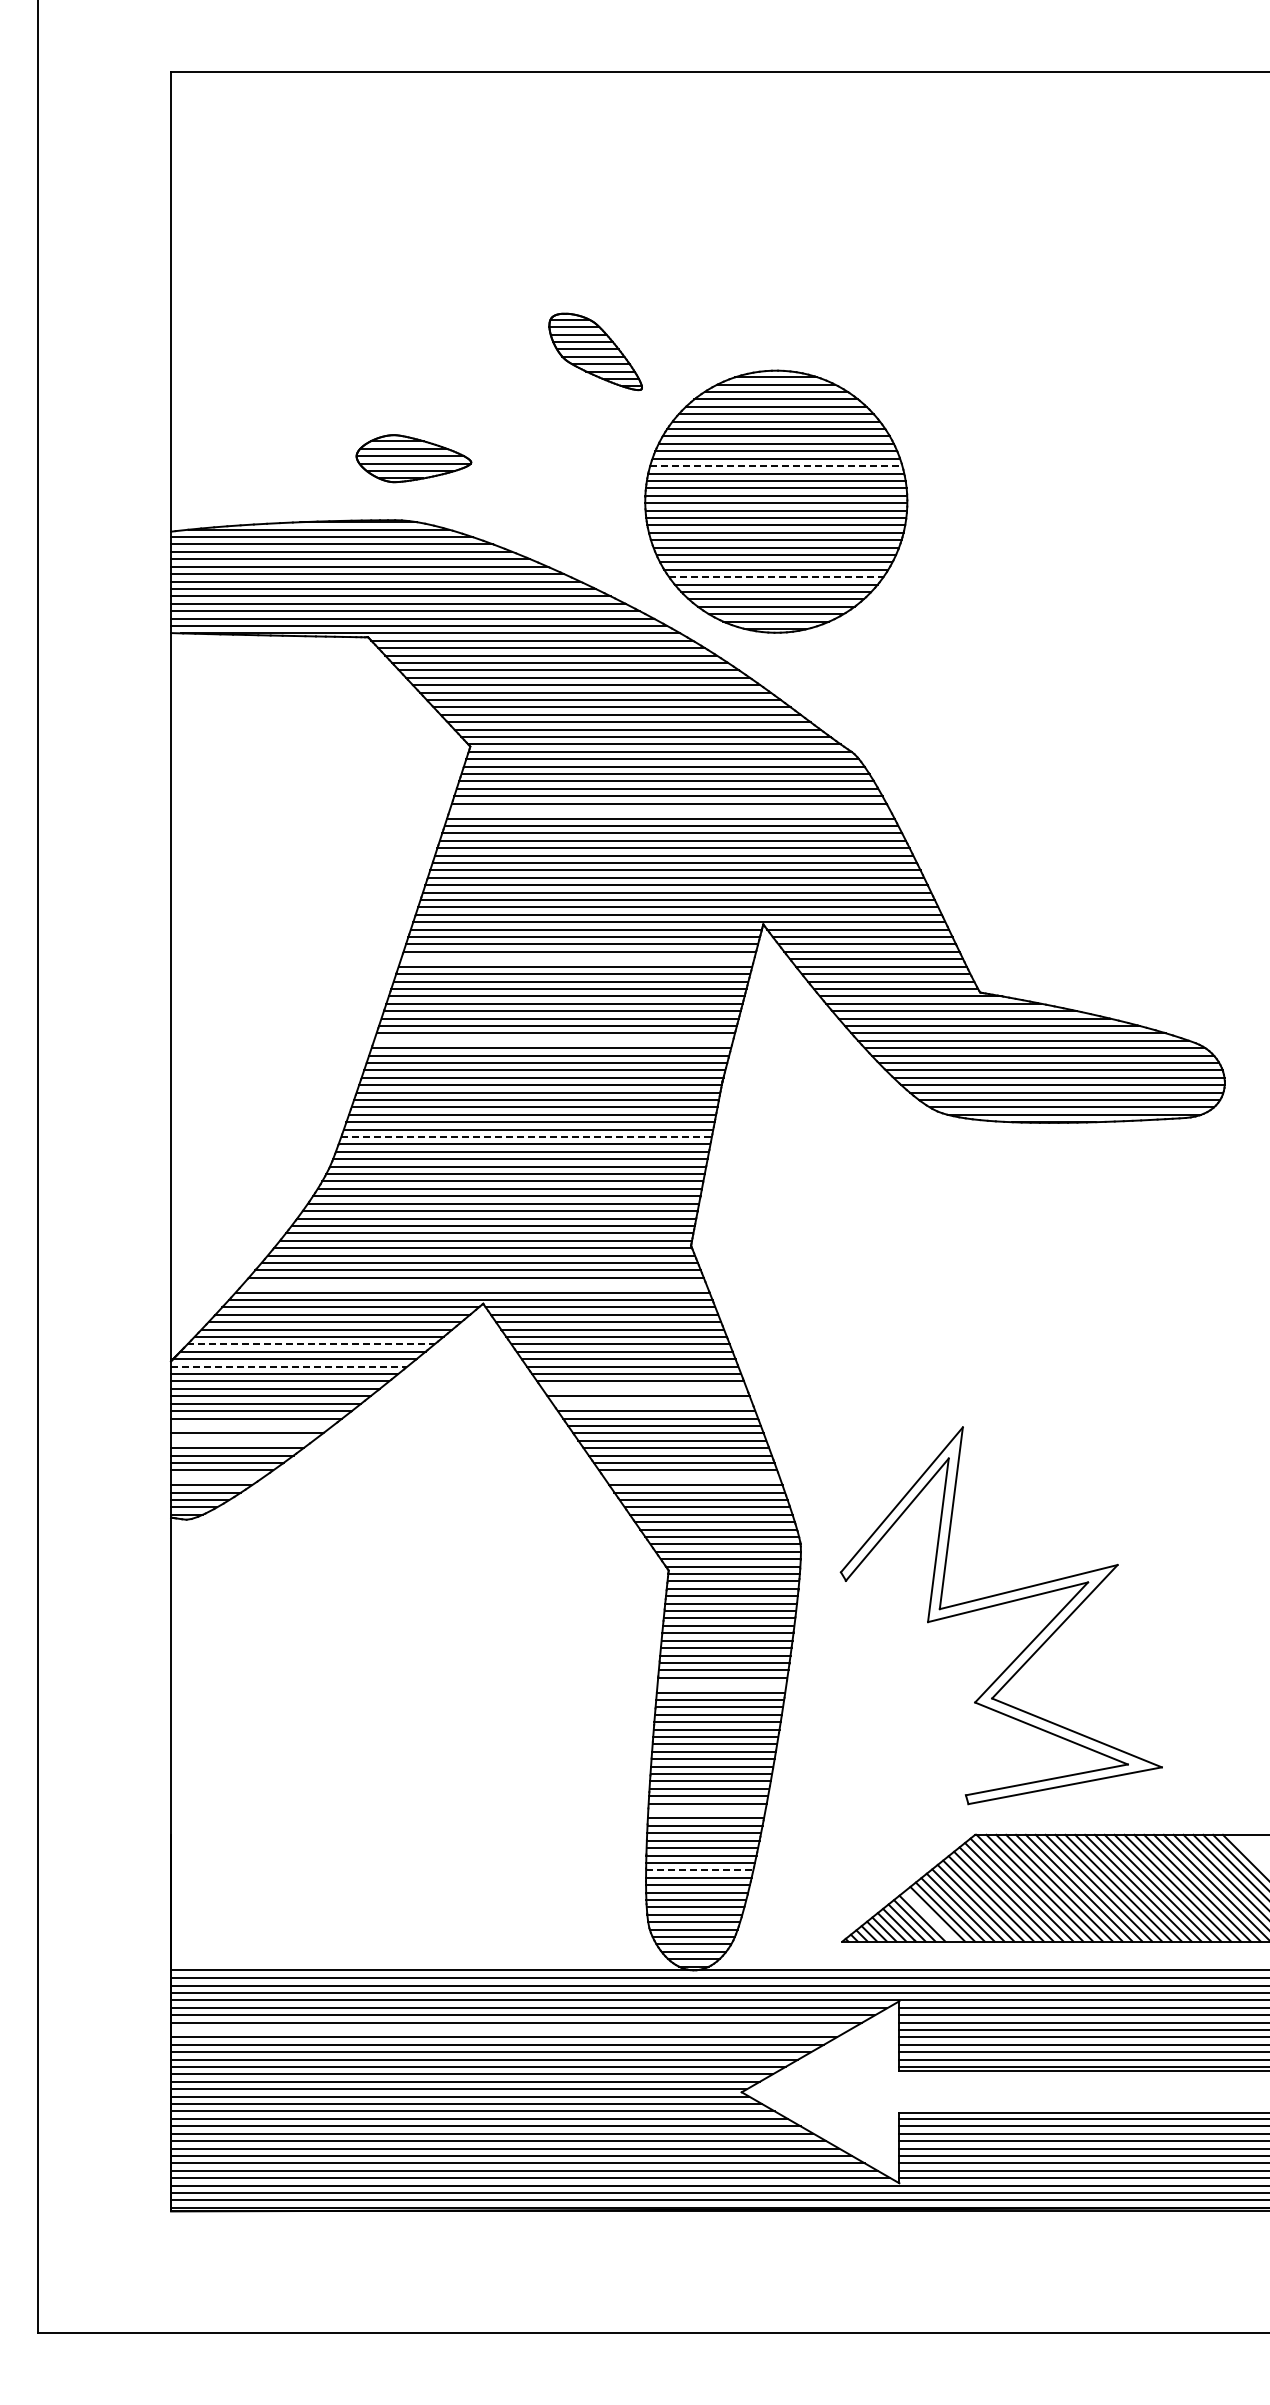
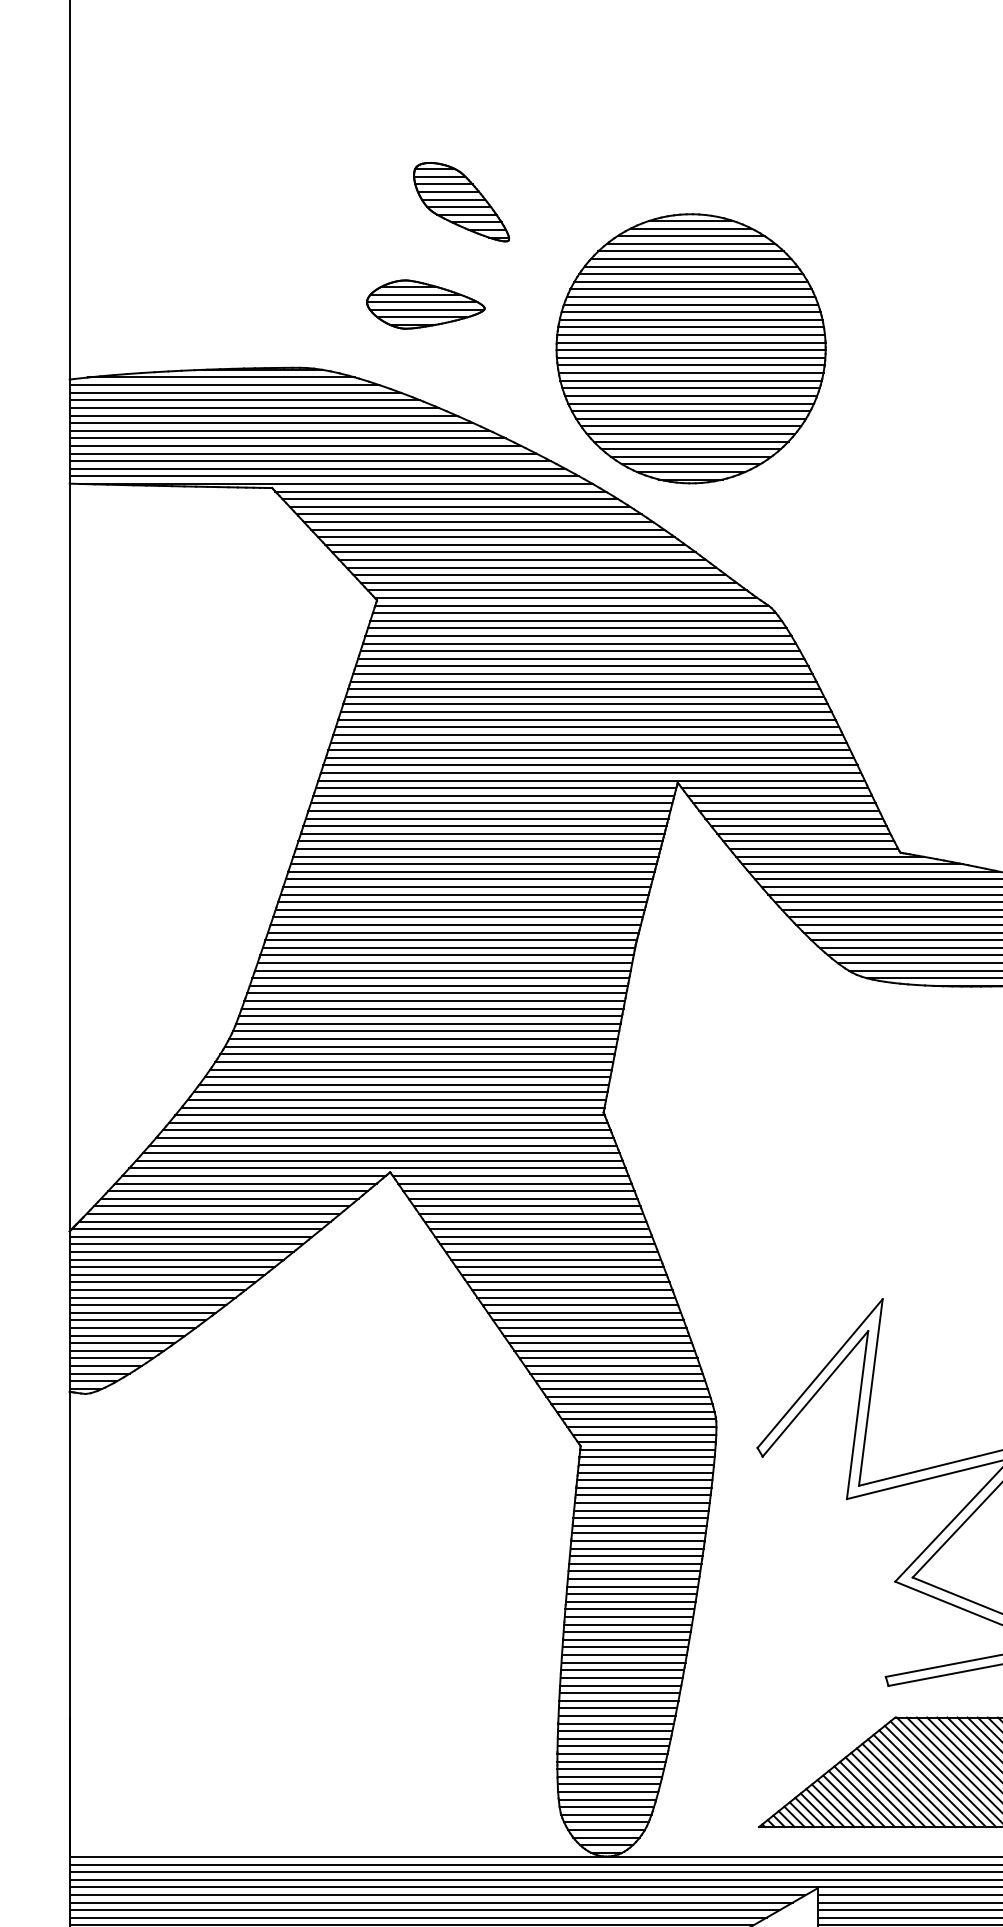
part: (595, 351) -> (461, 201), moved
part: (413, 458) -> (425, 304), moved
line: (776, 466) -> (691, 312), dashed -> solid
line: (776, 577) -> (691, 426), dashed -> solid
line: (669, 811) -> (581, 666), added
line: (577, 959) -> (487, 818), added
line: (553, 1040) -> (462, 901), added
line: (527, 1137) -> (435, 1001), dashed -> solid
line: (474, 1285) -> (381, 1153), added
line: (310, 1344) -> (212, 1214), dashed -> solid
line: (289, 1366) -> (191, 1236), dashed -> solid
line: (644, 1388) -> (555, 1259), added
line: (652, 1403) -> (564, 1274), added
line: (251, 1425) -> (152, 1297), added
line: (242, 1440) -> (143, 1312), added
line: (216, 1477) -> (116, 1350), added
line: (691, 1477) -> (604, 1350), added
line: (721, 1685) -> (634, 1564), added
line: (706, 1811) -> (619, 1693), added
line: (699, 1870) -> (612, 1754), dashed -> solid
line: (929, 1916) -> (848, 1801), added
line: (510, 2029) -> (418, 1917), added

